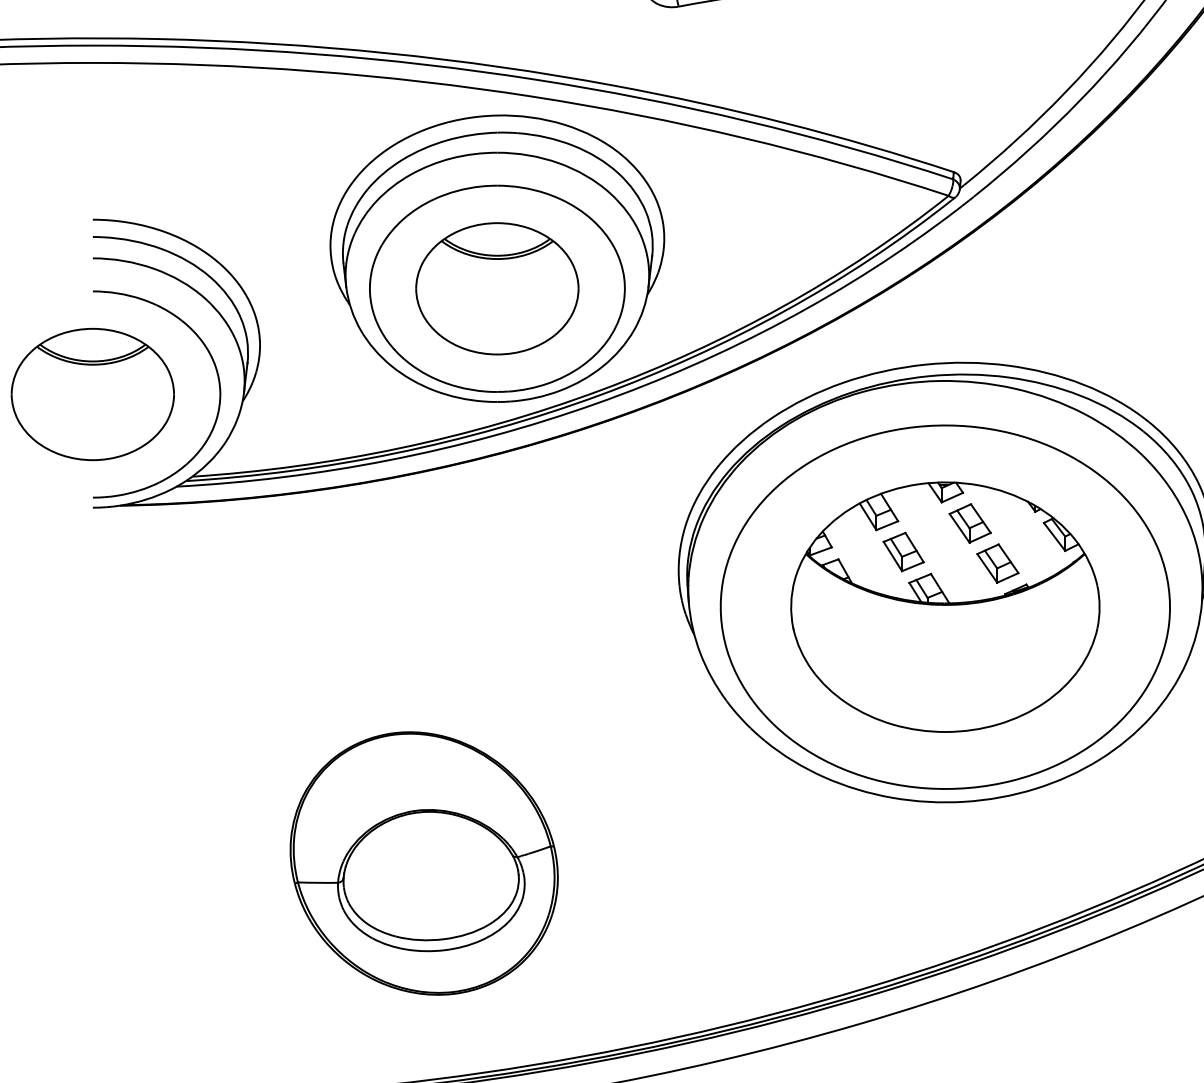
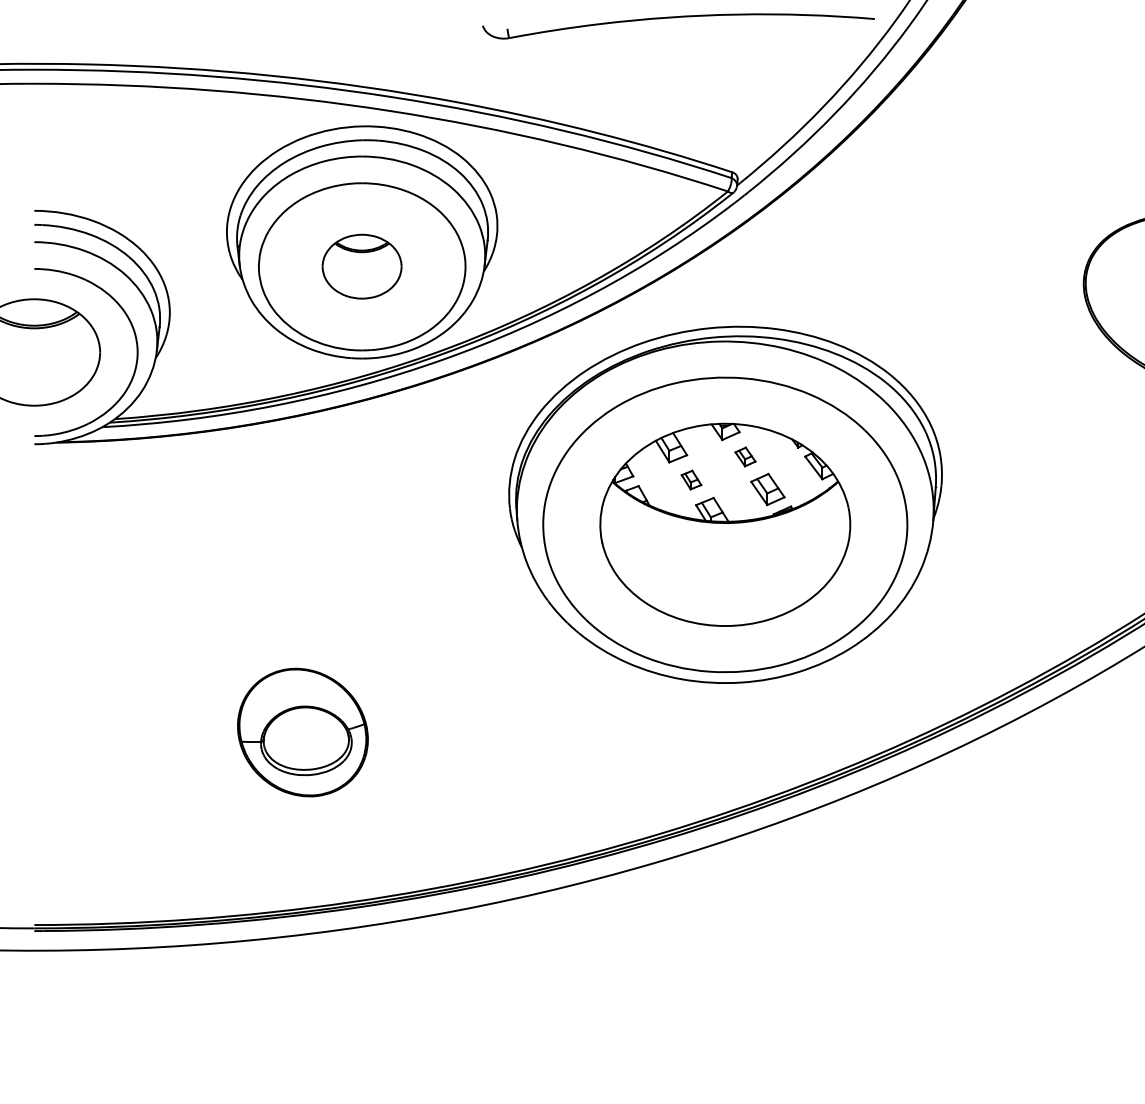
part: (496, 288) -> (361, 266), size x0.6
part: (970, 522) -> (745, 456), size x0.6
part: (903, 551) -> (691, 479), size x0.6
part: (423, 863) -> (302, 732), size x0.6

